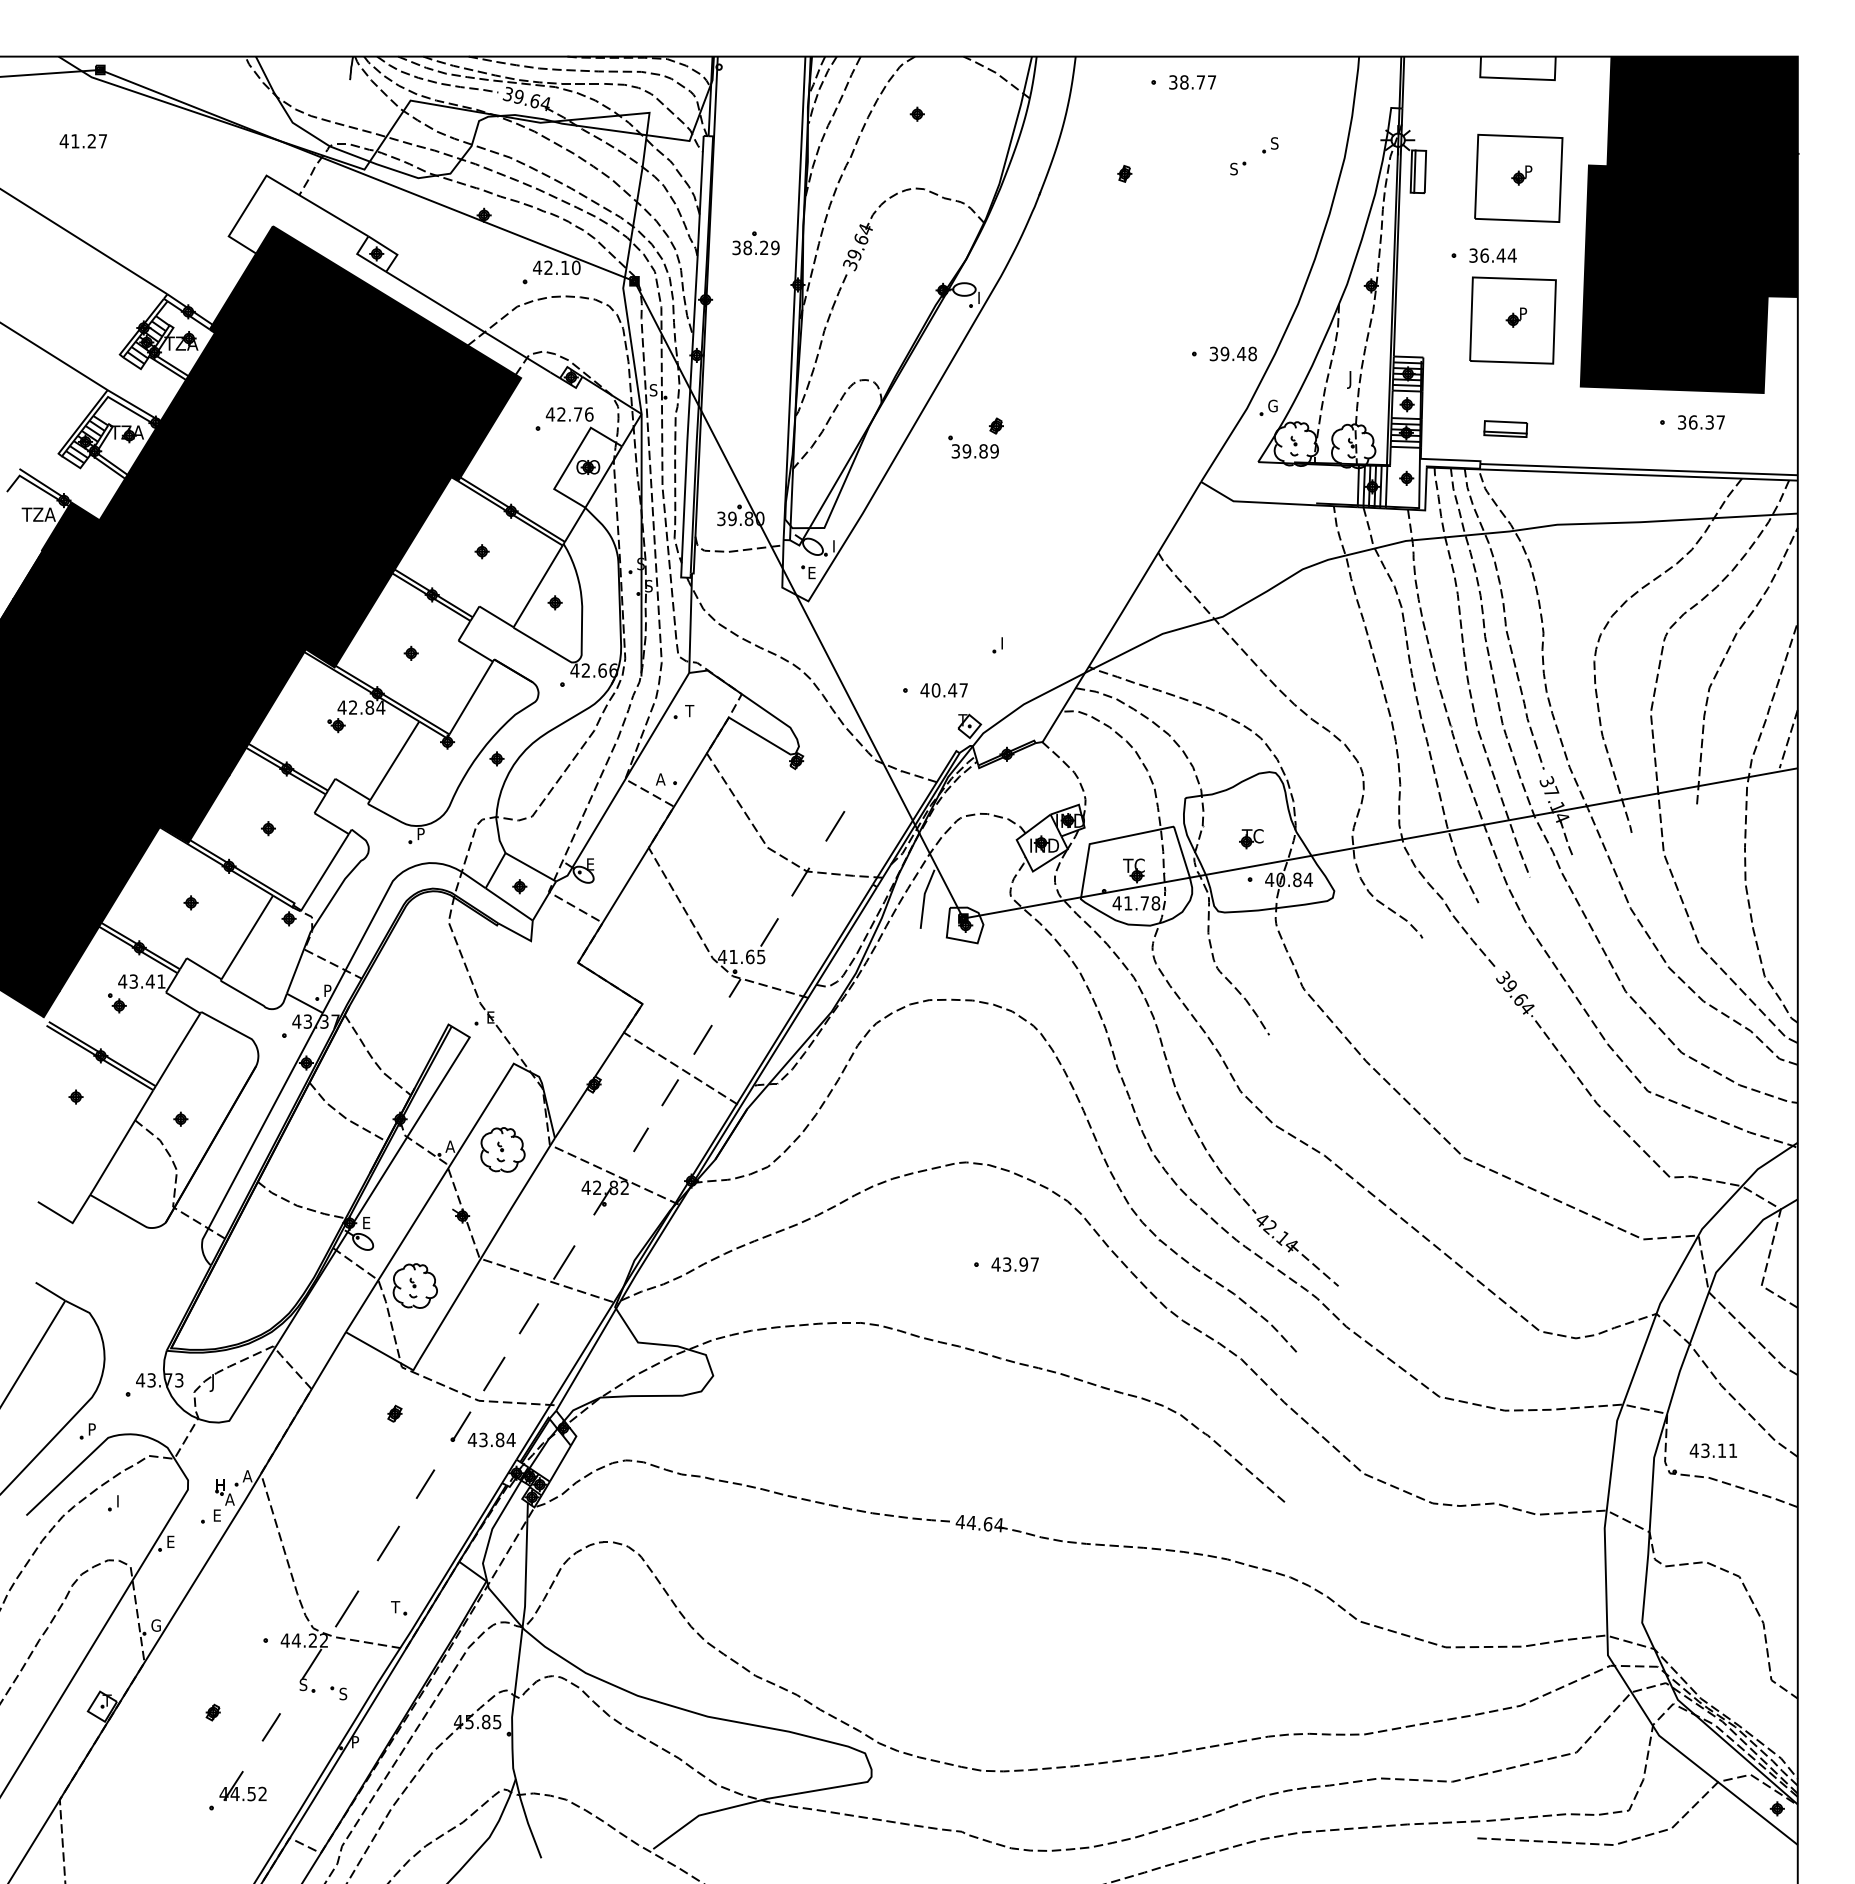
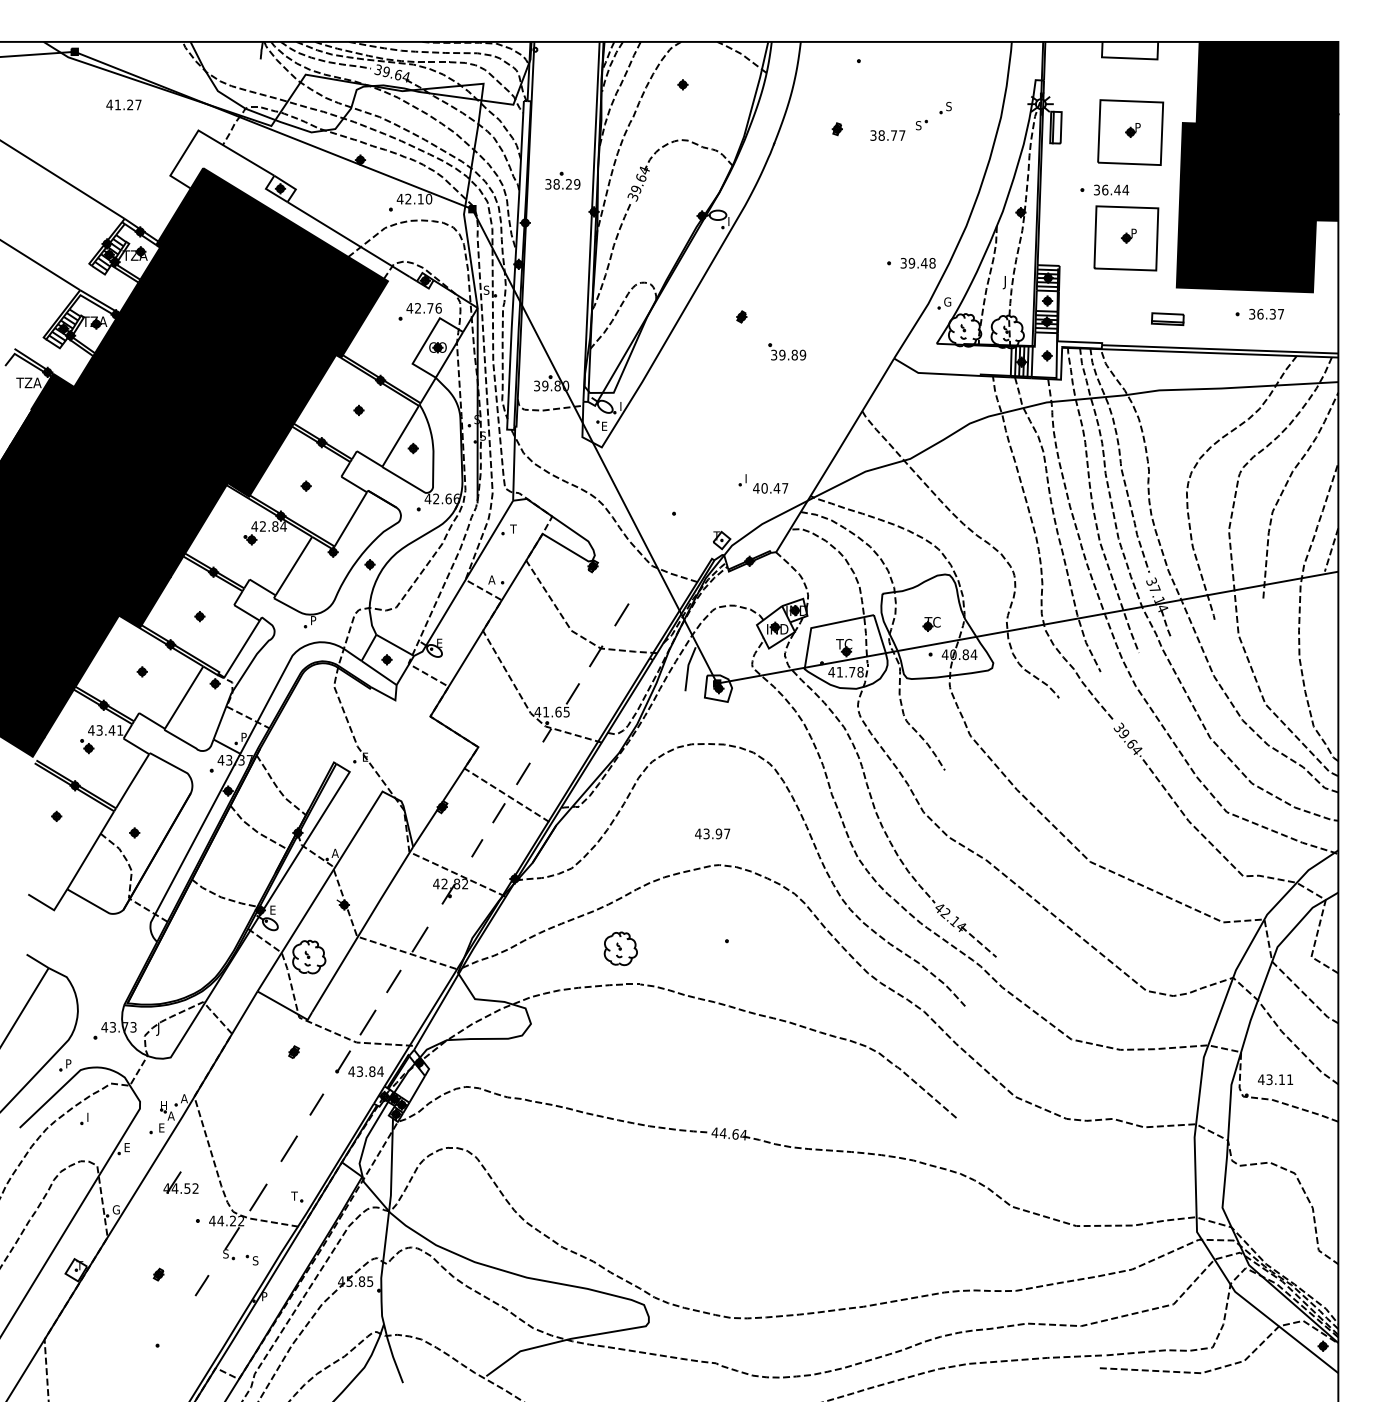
text: (1192, 82) -> (887, 135), moved
text: (82, 141) -> (123, 105), moved
part: (1505, 428) -> (1167, 318), moved
part: (973, 446) -> (787, 351), moved
text: (943, 690) -> (770, 488), moved
part: (502, 1149) -> (620, 948), moved
text: (1014, 1264) -> (712, 833), moved
part: (242, 1786) -> (180, 1182), moved

